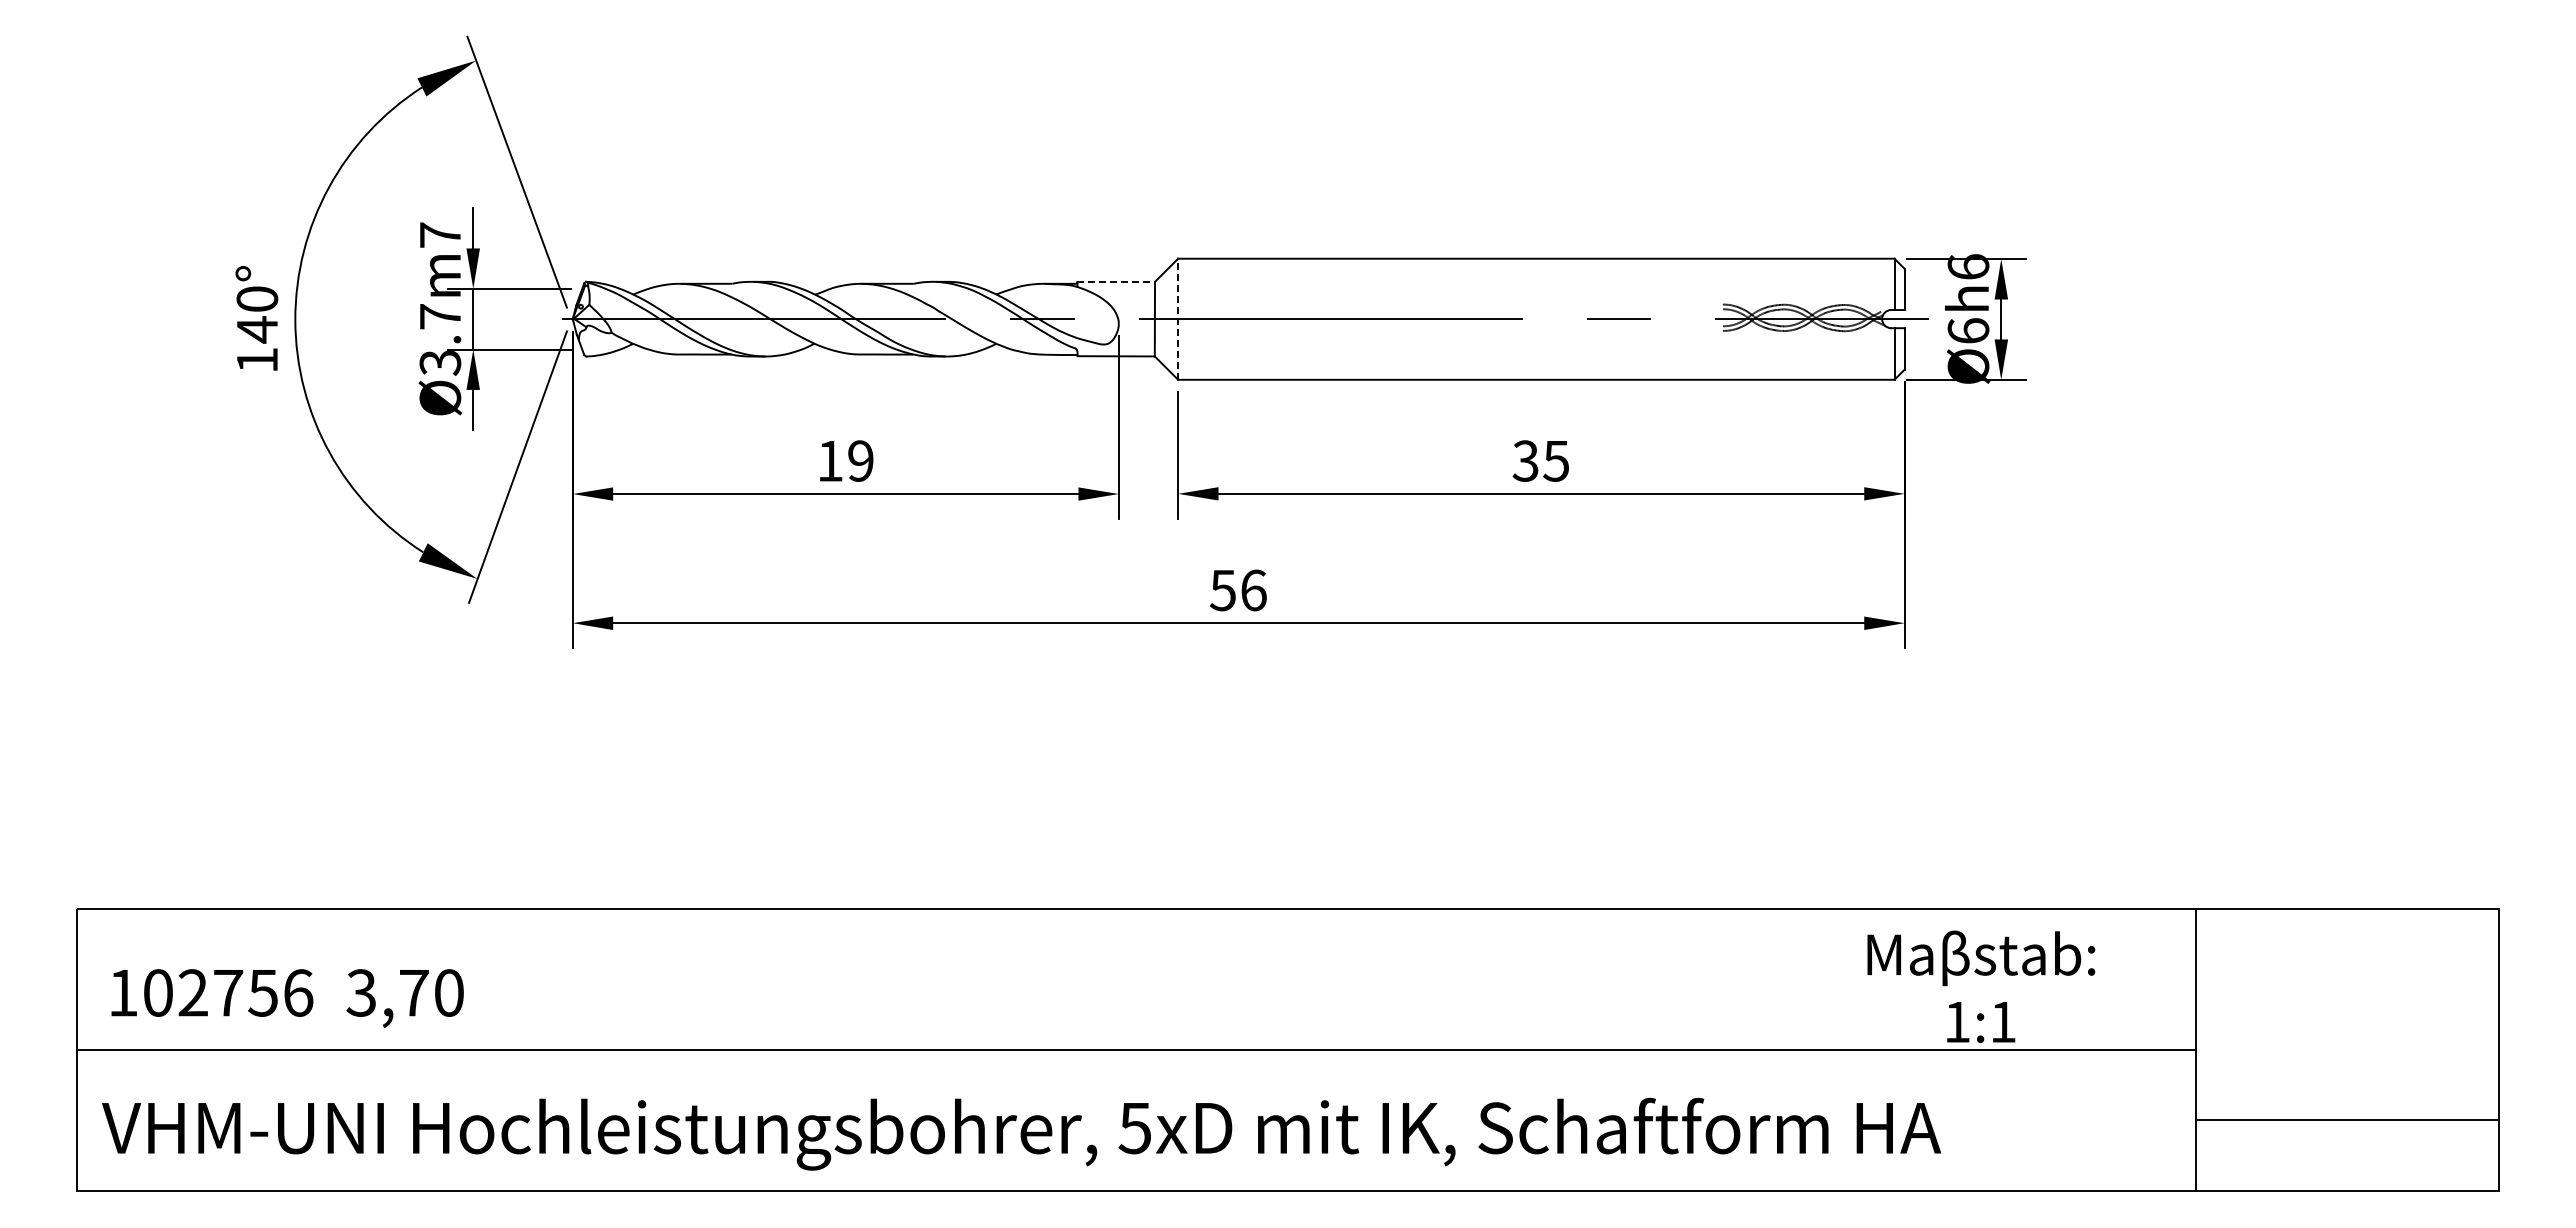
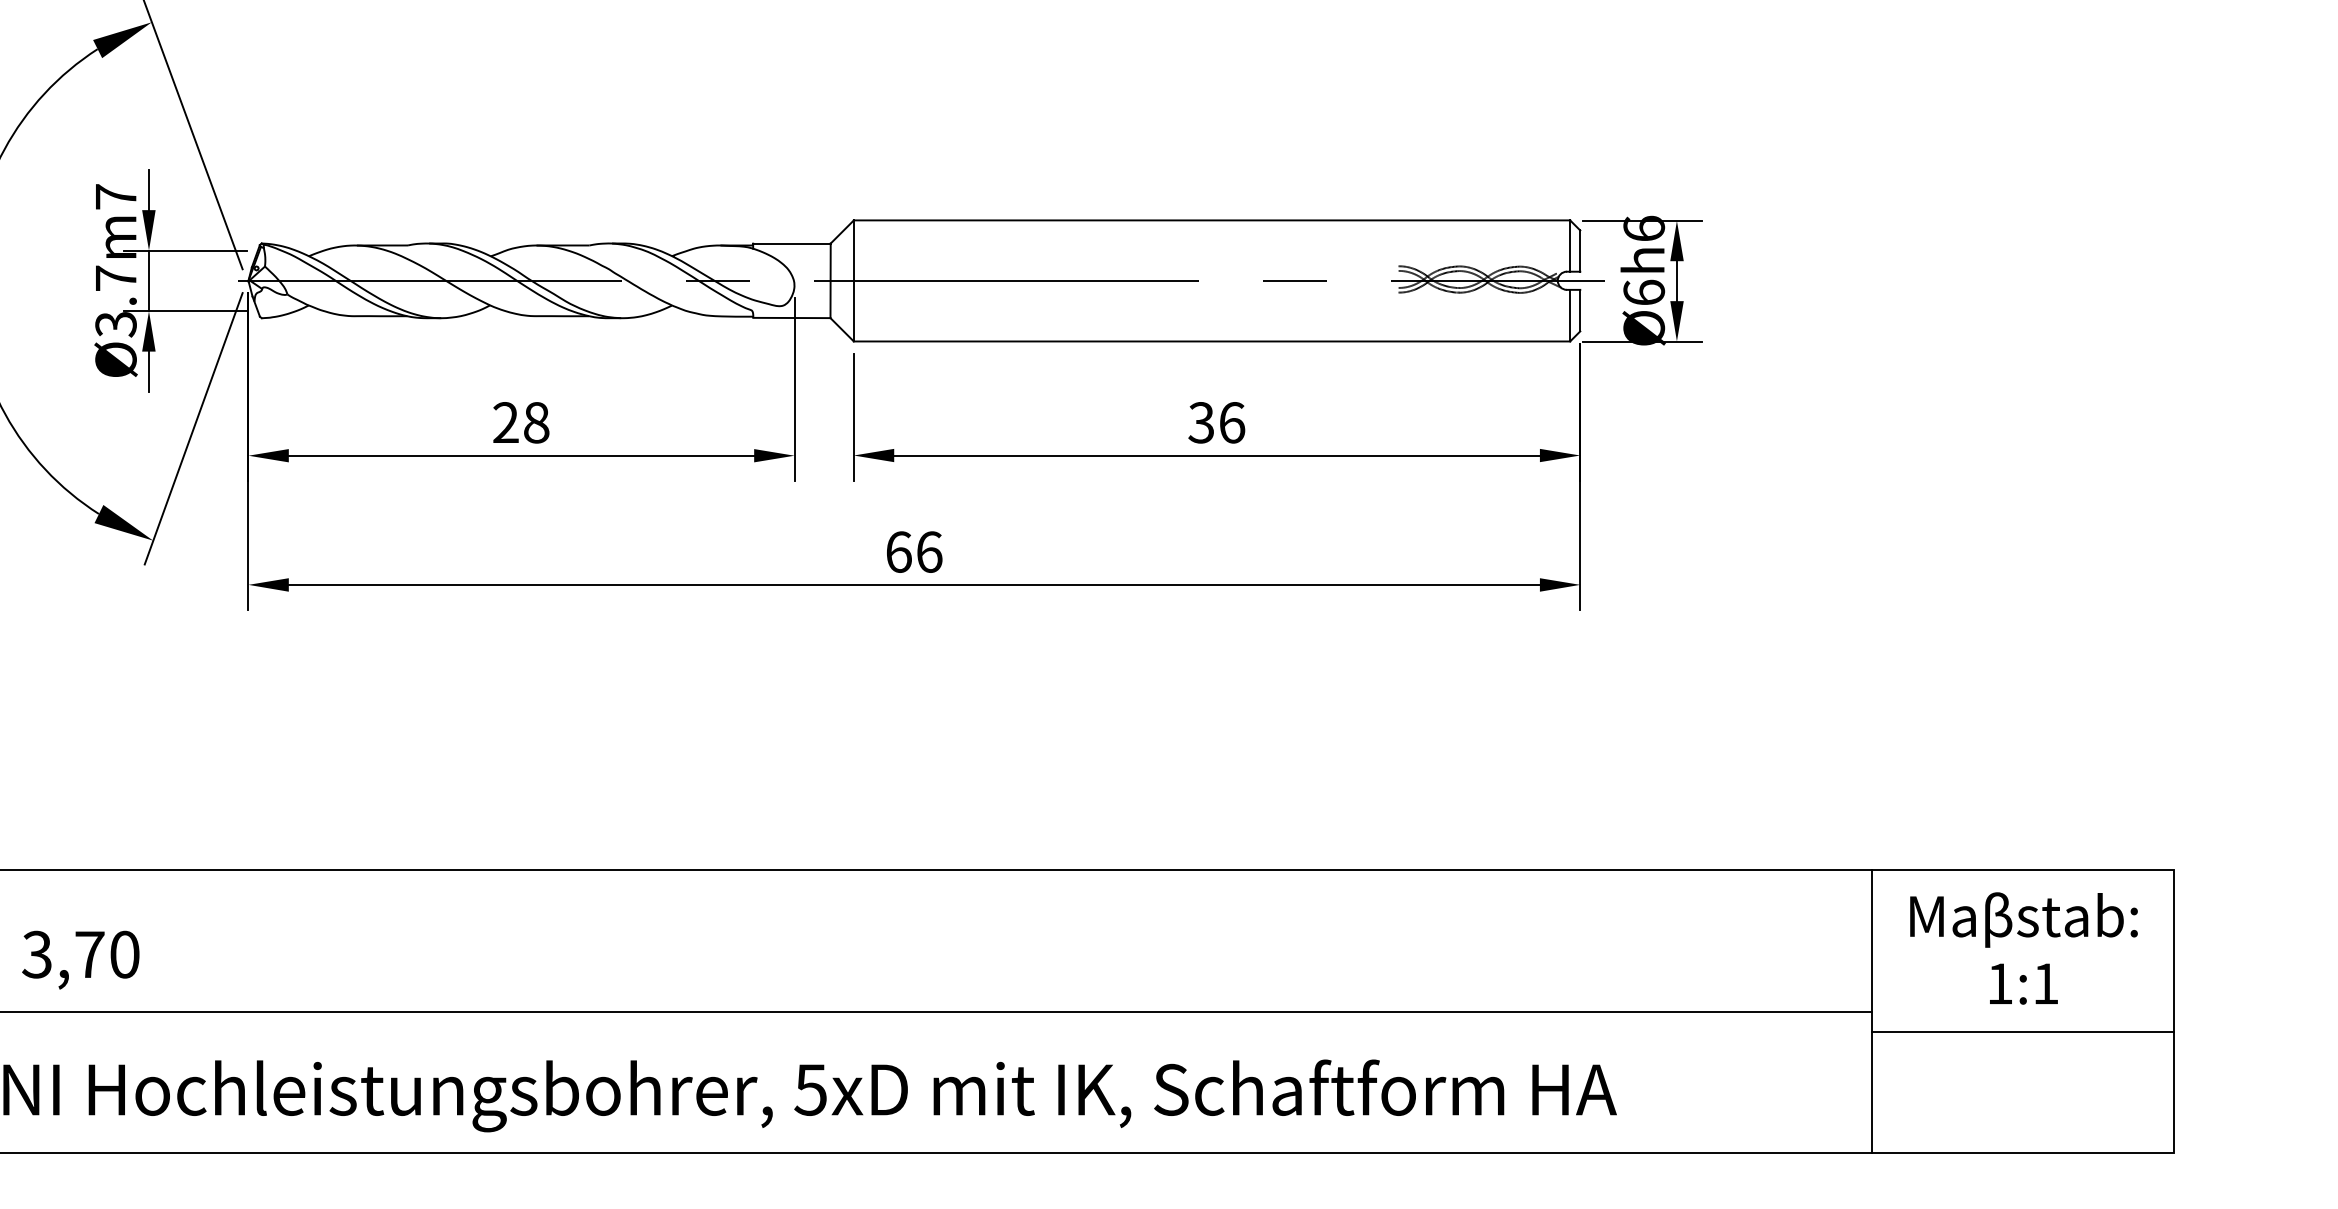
line: (1116, 281) -> (792, 243), dashed -> solid
line: (1178, 319) -> (854, 281), dashed -> solid
text: (845, 460) -> (521, 422), 19 -> 28
text: (1556, 460) -> (1232, 422), 35 -> 36
text: (1223, 590) -> (899, 552), 56 -> 66
text: (1981, 986) -> (2024, 948), moved
line: (2347, 1120) -> (2023, 1032), moved

